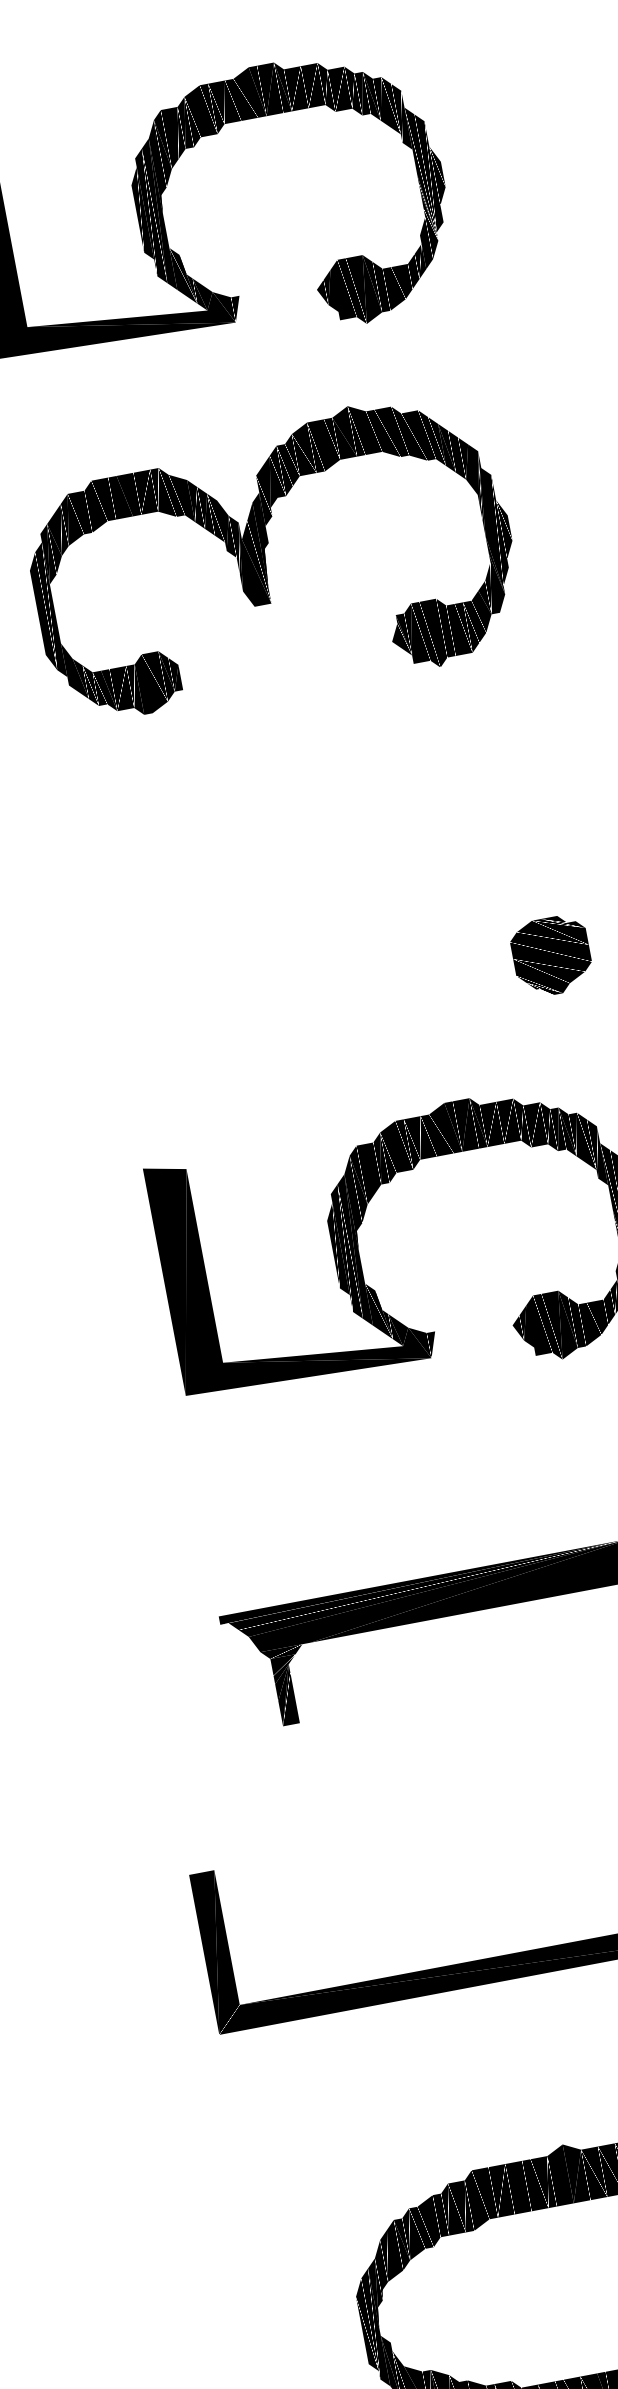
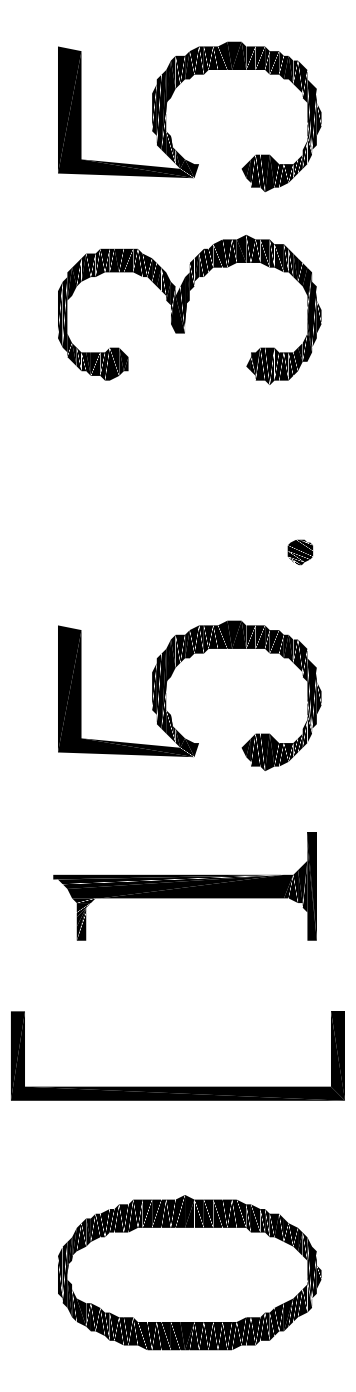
part: (552, 956) -> (300, 552), size x0.6

